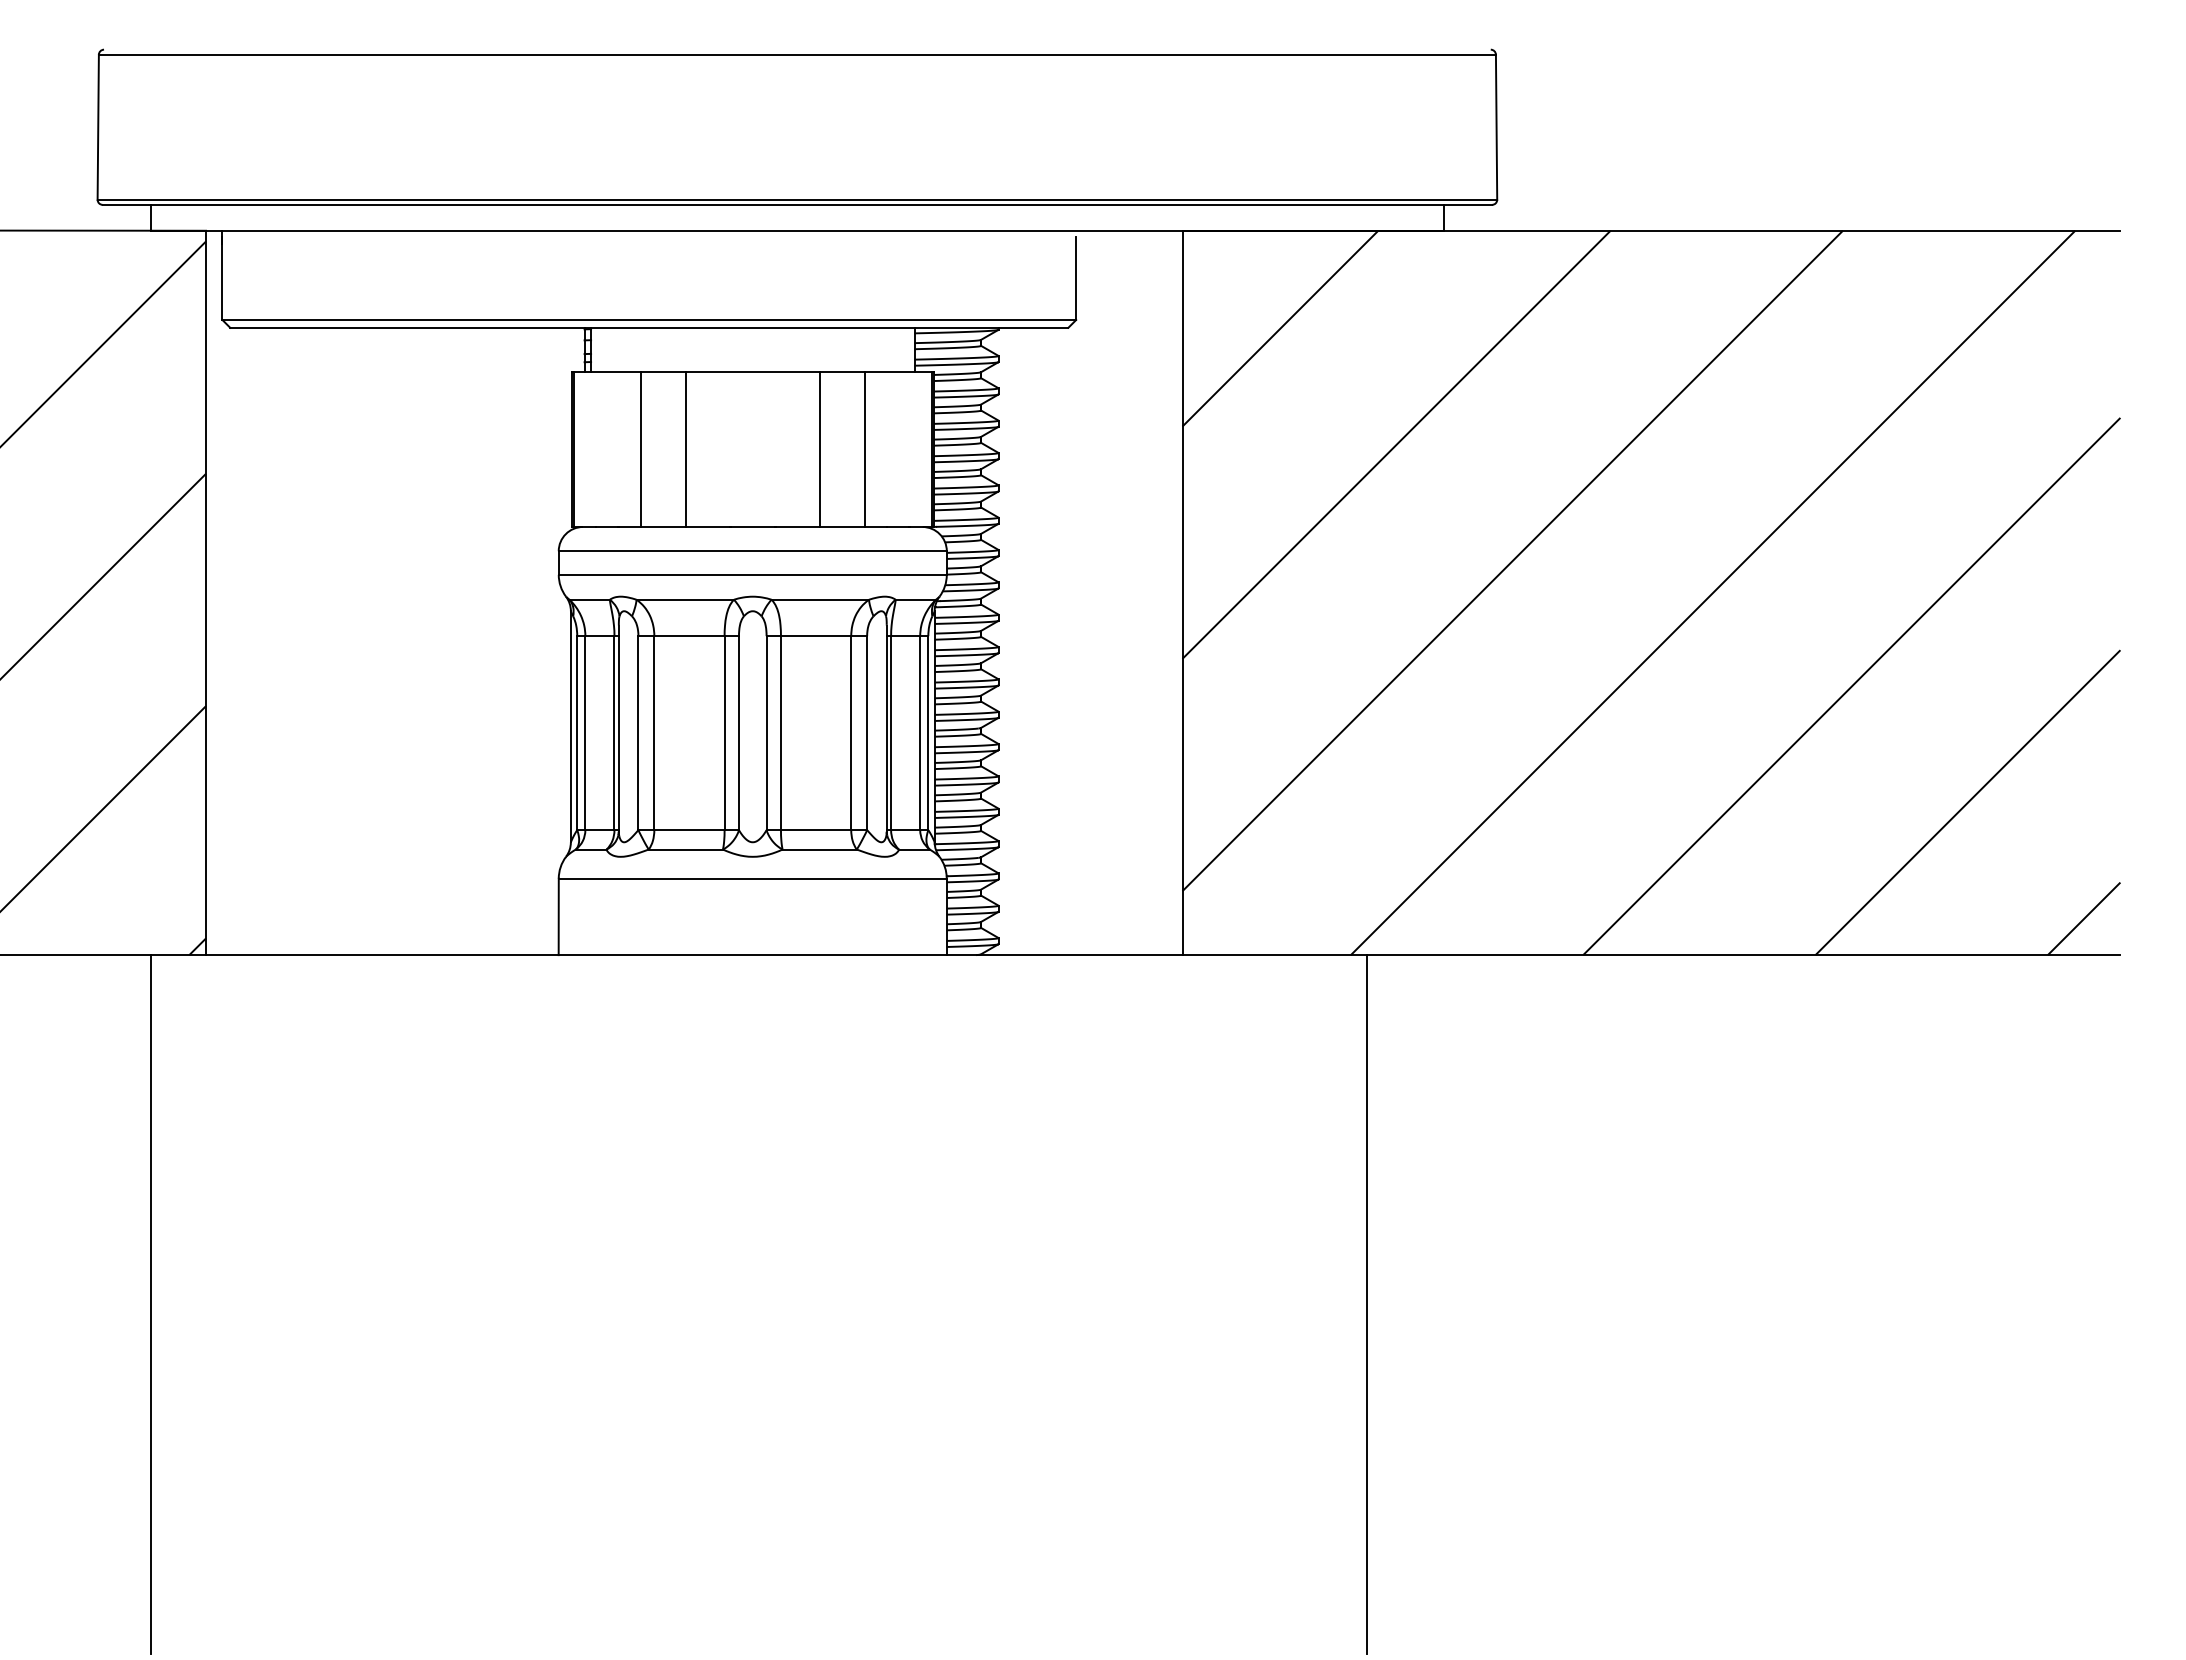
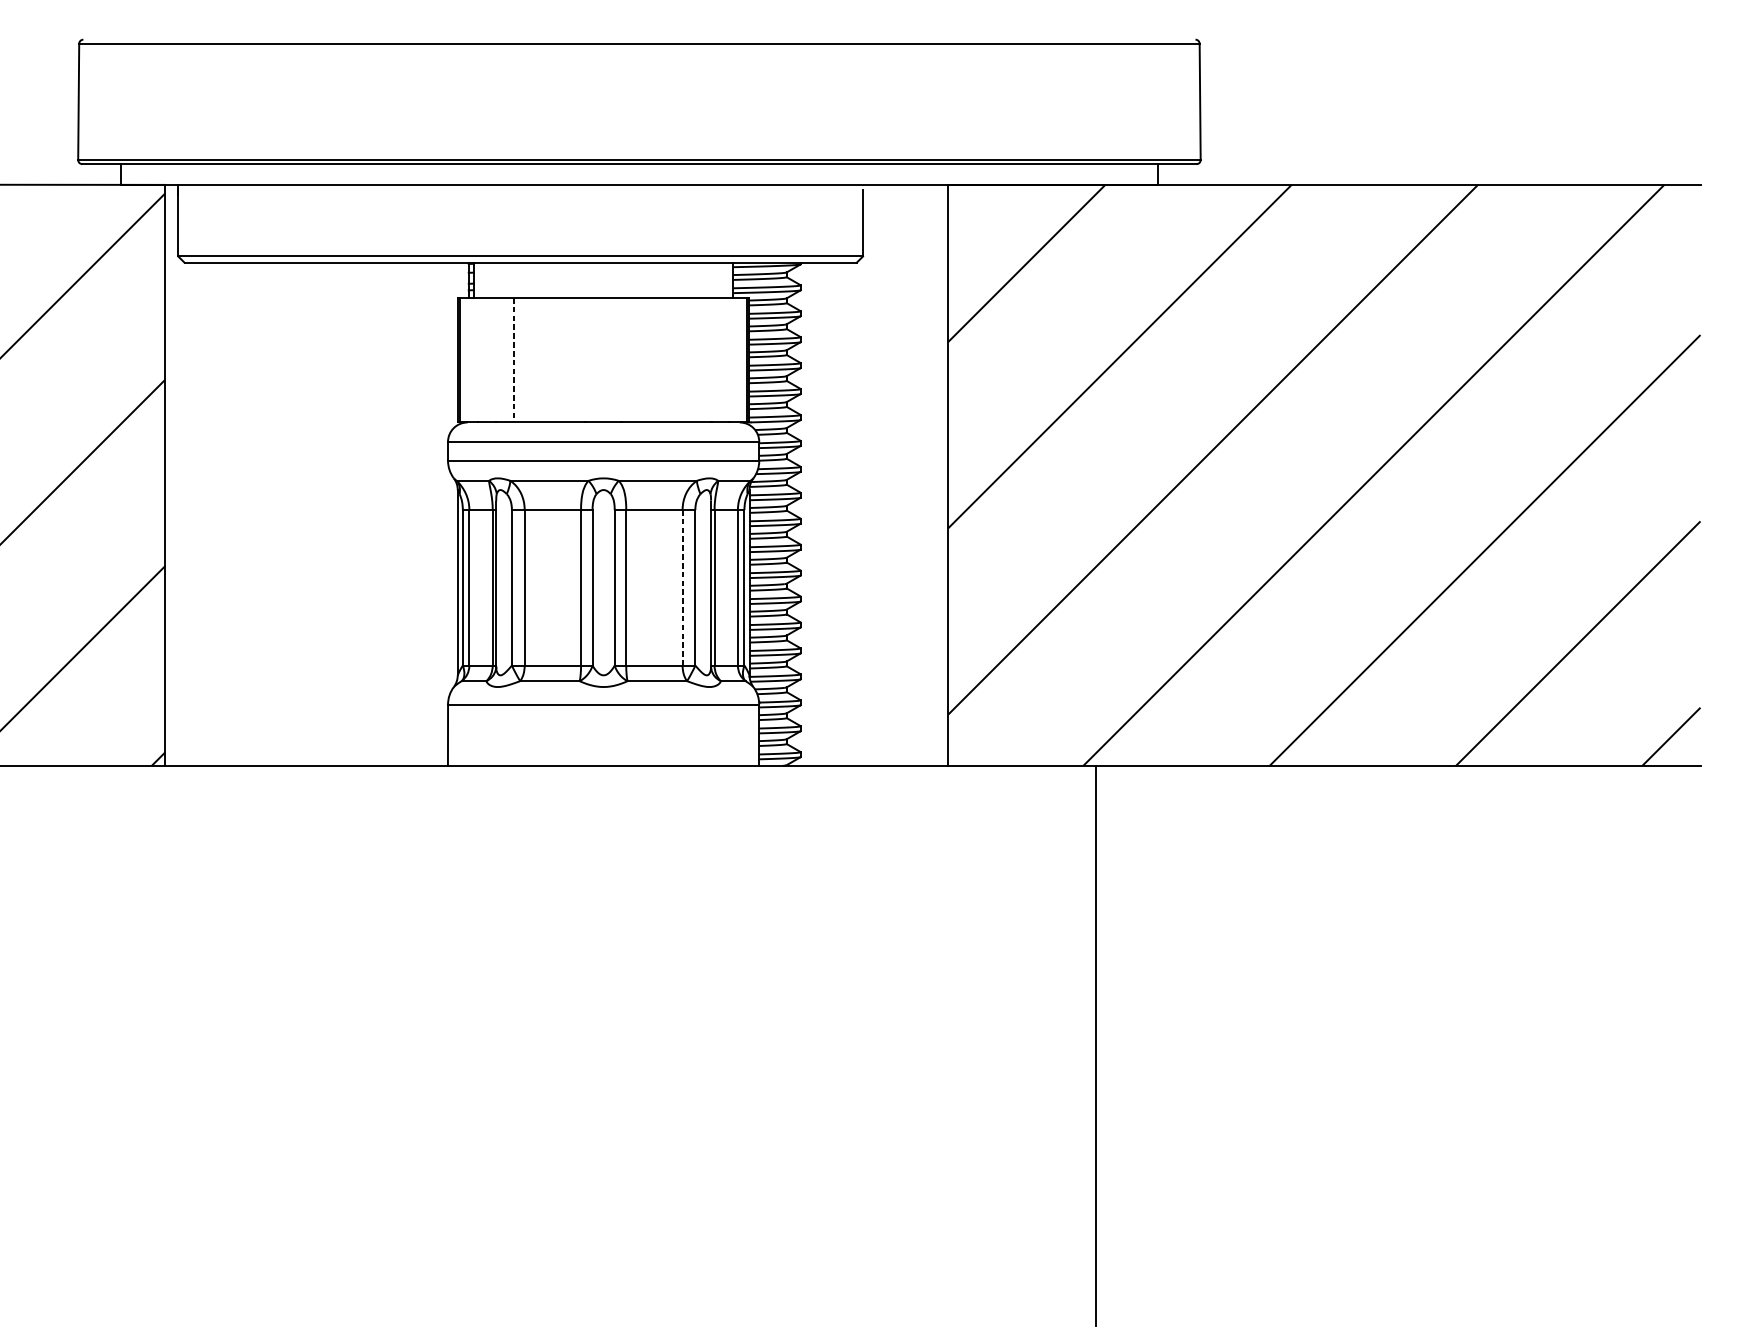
line: (685, 448) -> (549, 359), removed
line: (820, 448) -> (657, 359), removed
line: (864, 448) -> (693, 359), removed
line: (640, 449) -> (513, 360), solid -> dashed
line: (851, 733) -> (682, 588), solid -> dashed
line: (151, 1304) -> (121, 1046), removed

